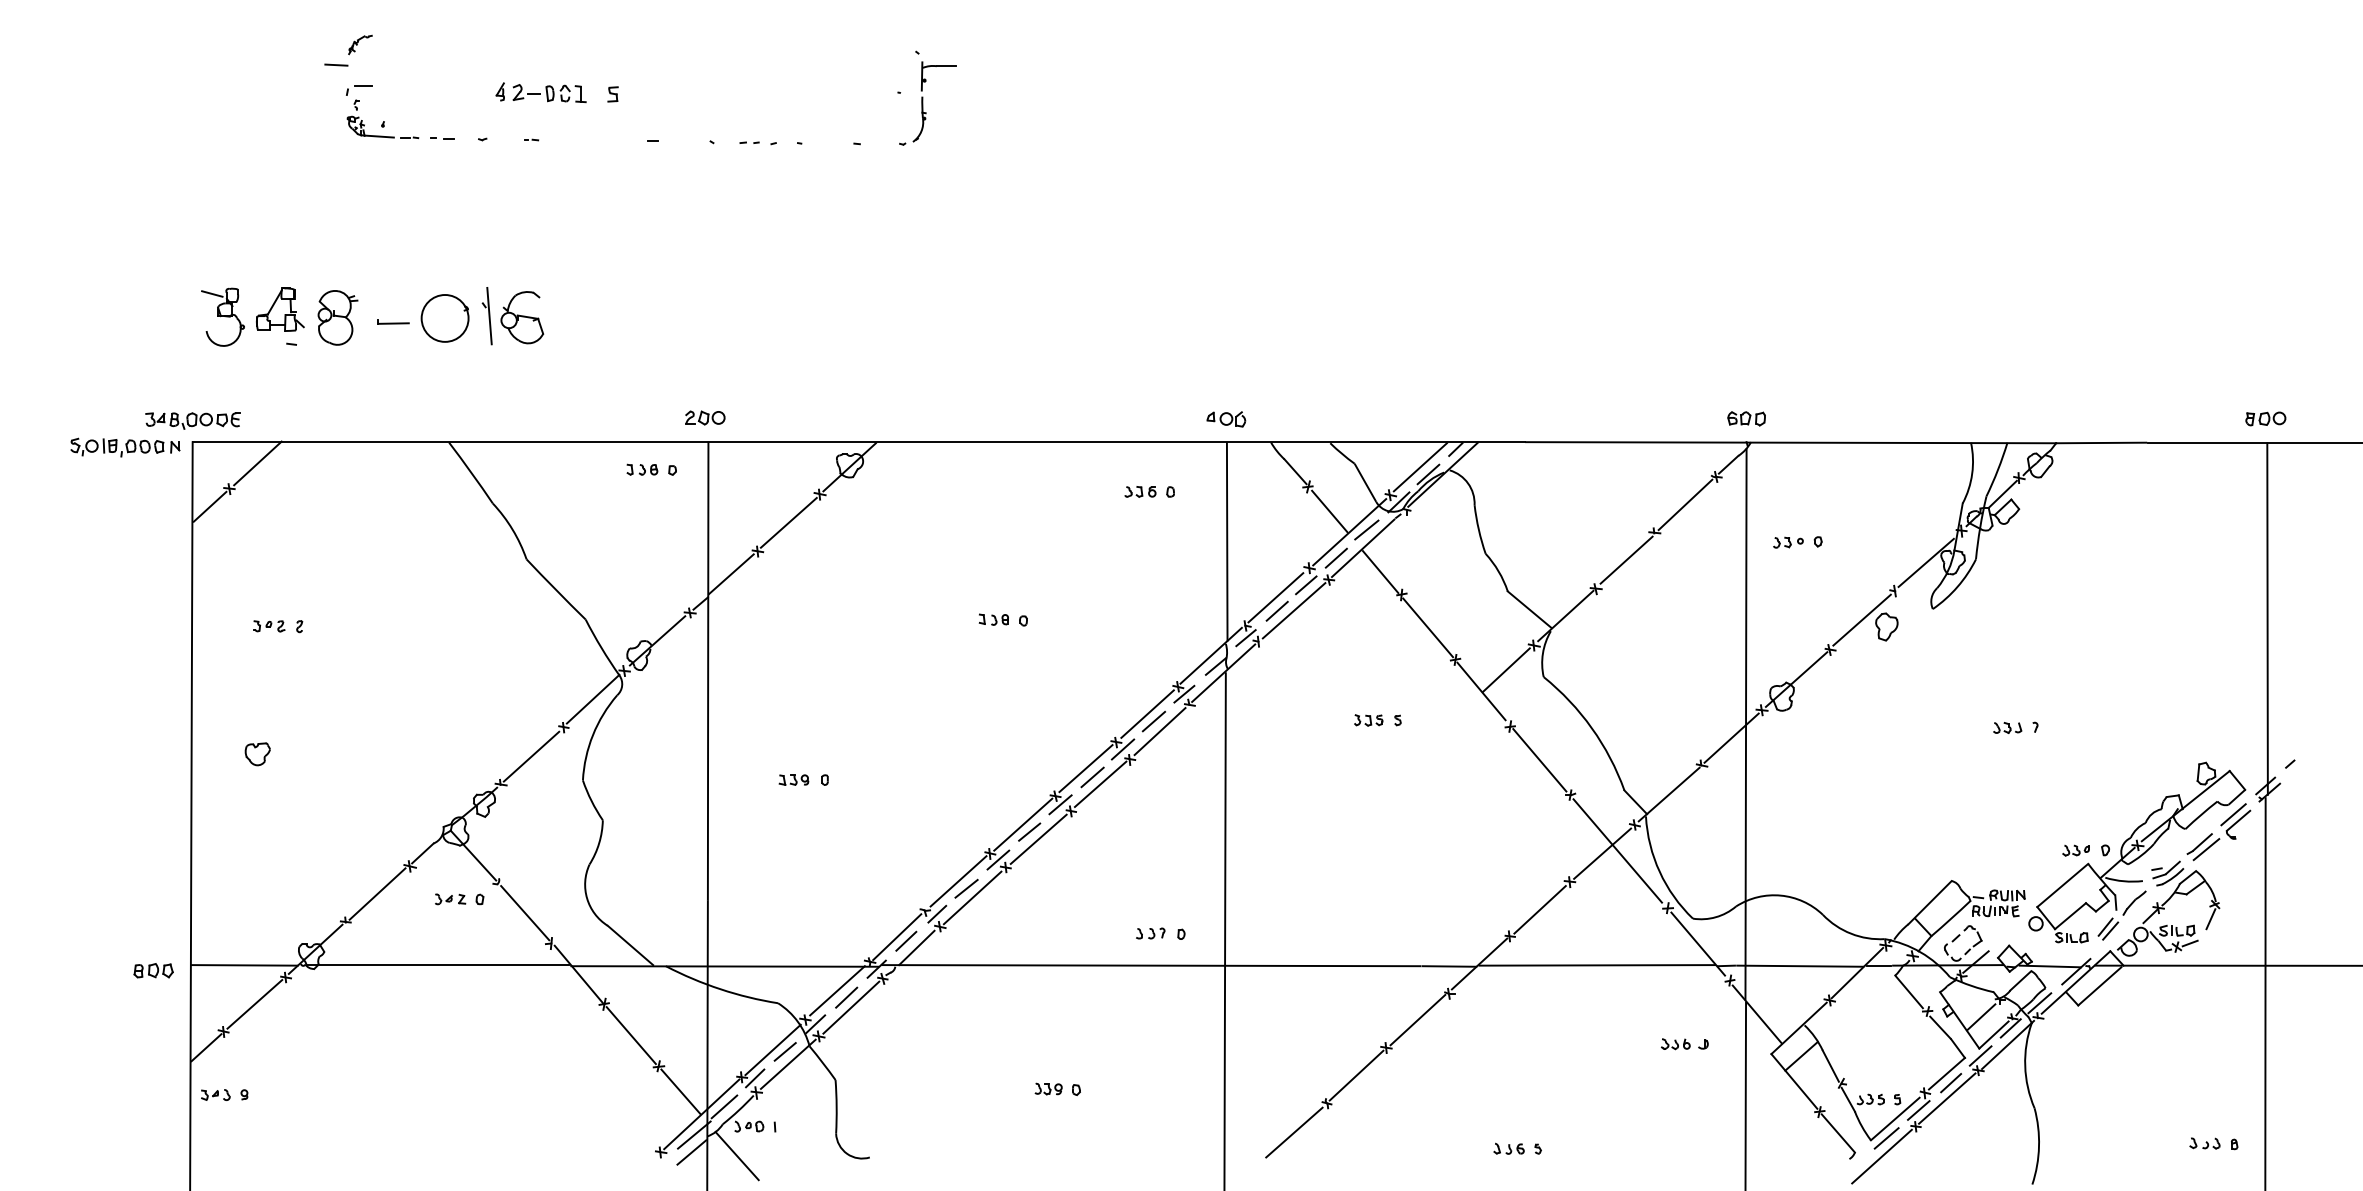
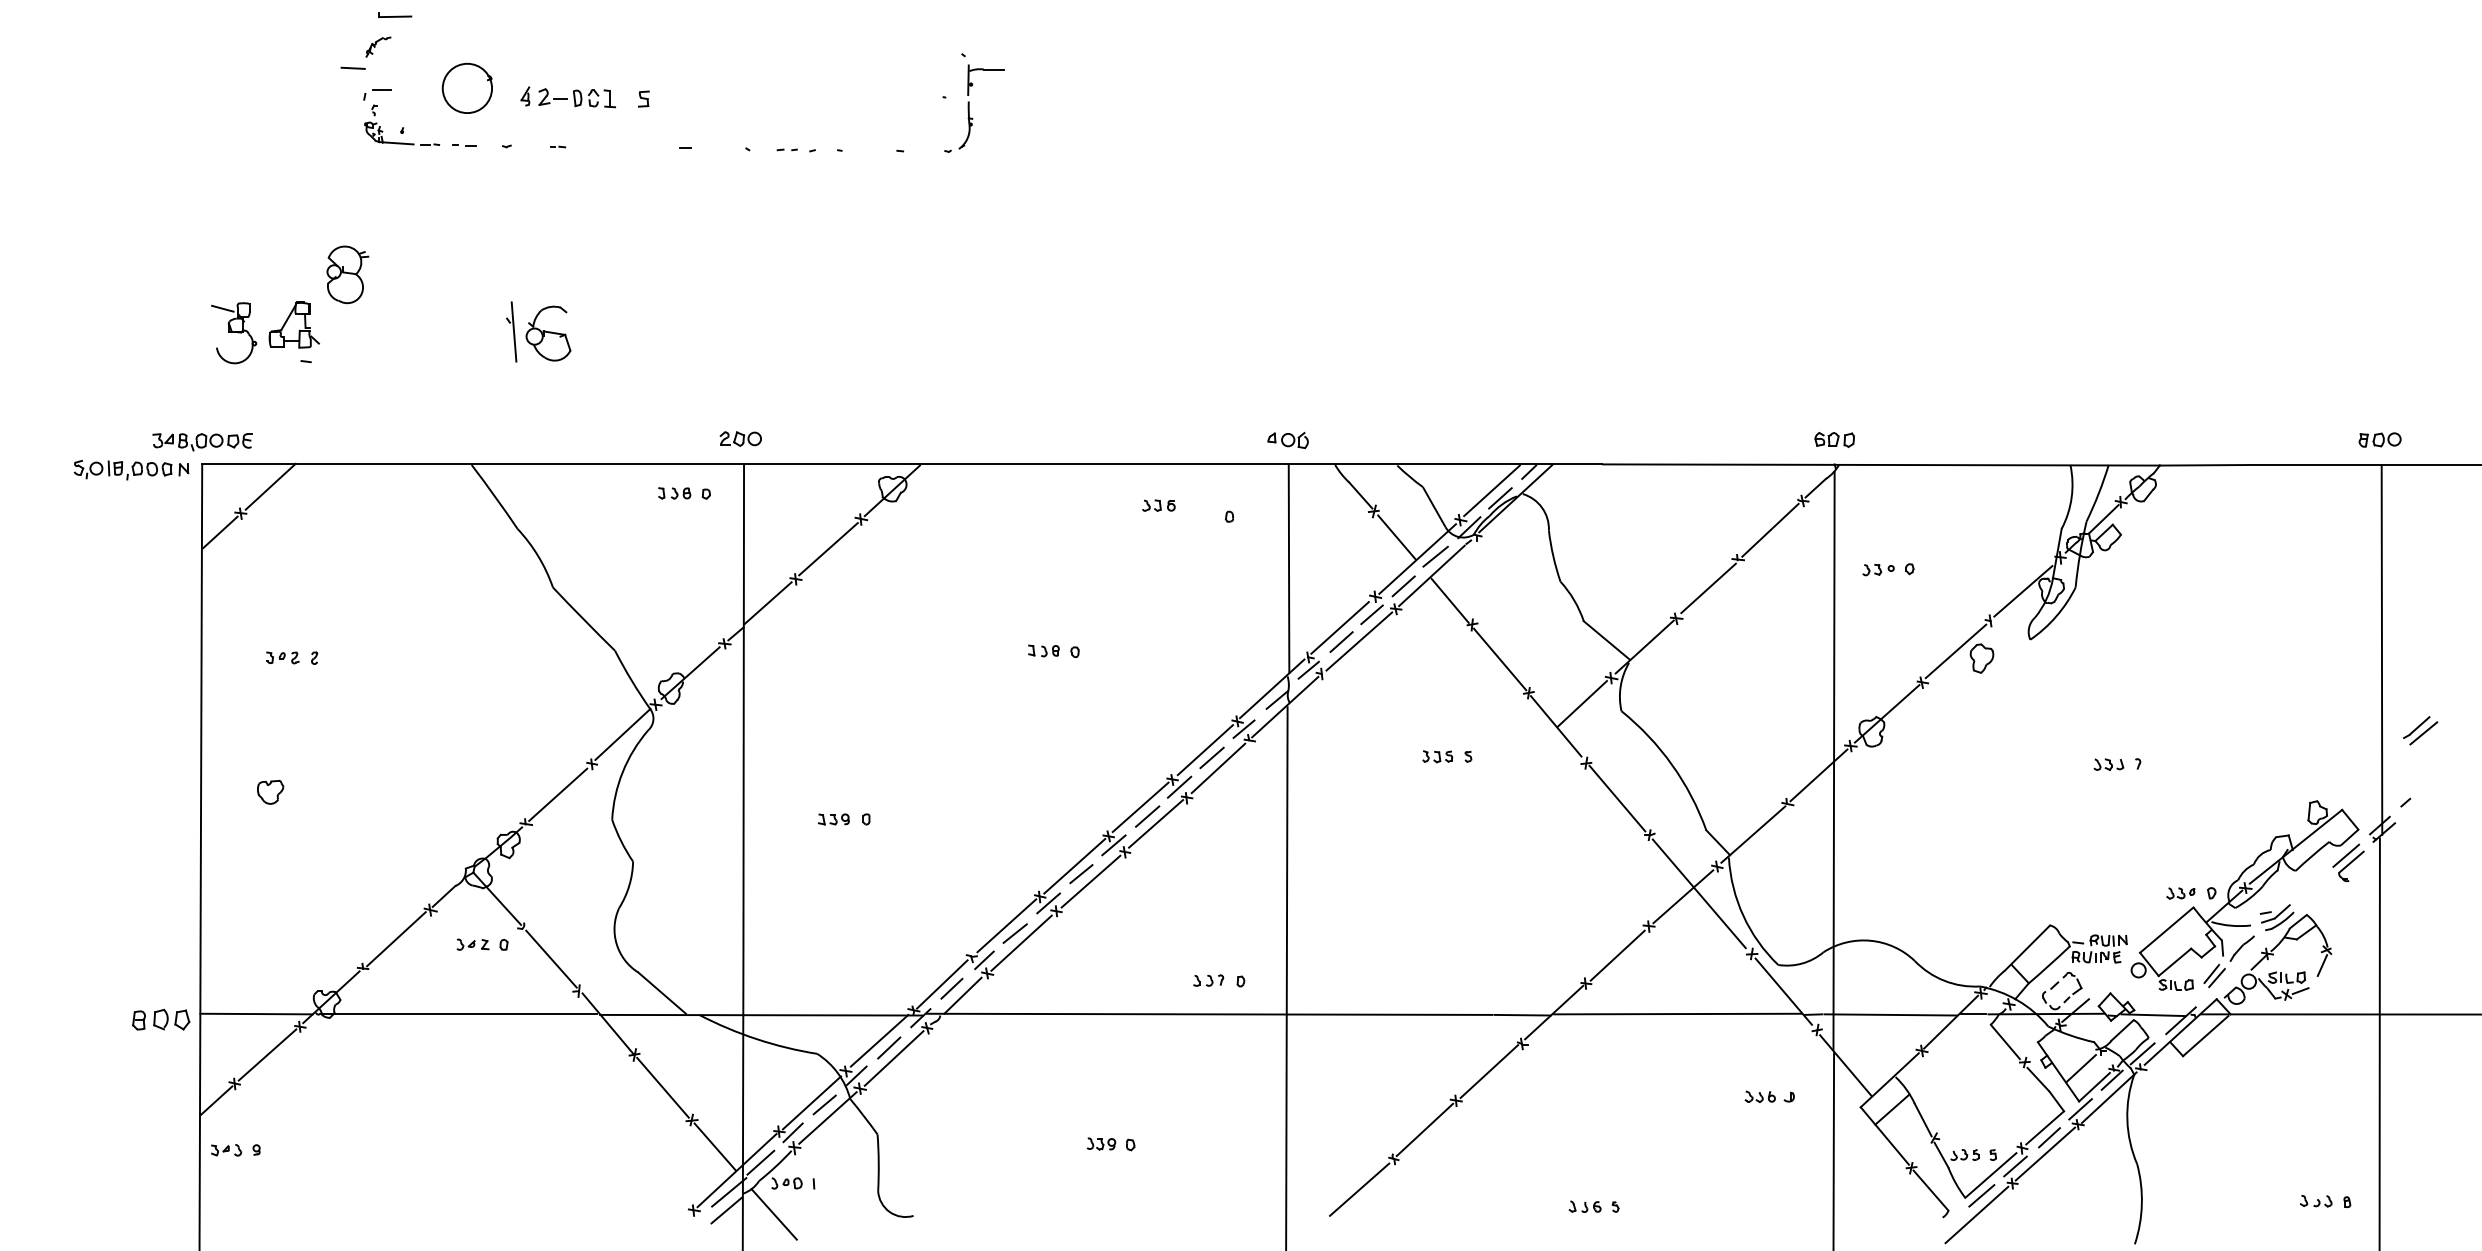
part: (337, 317) -> (347, 274), moved
part: (444, 317) -> (466, 87), moved
part: (393, 321) -> (395, 14), moved
part: (1140, 491) -> (1158, 505), moved
part: (2203, 846) -> (2420, 730), moved
part: (153, 970) -> (161, 1019), size x1.4

